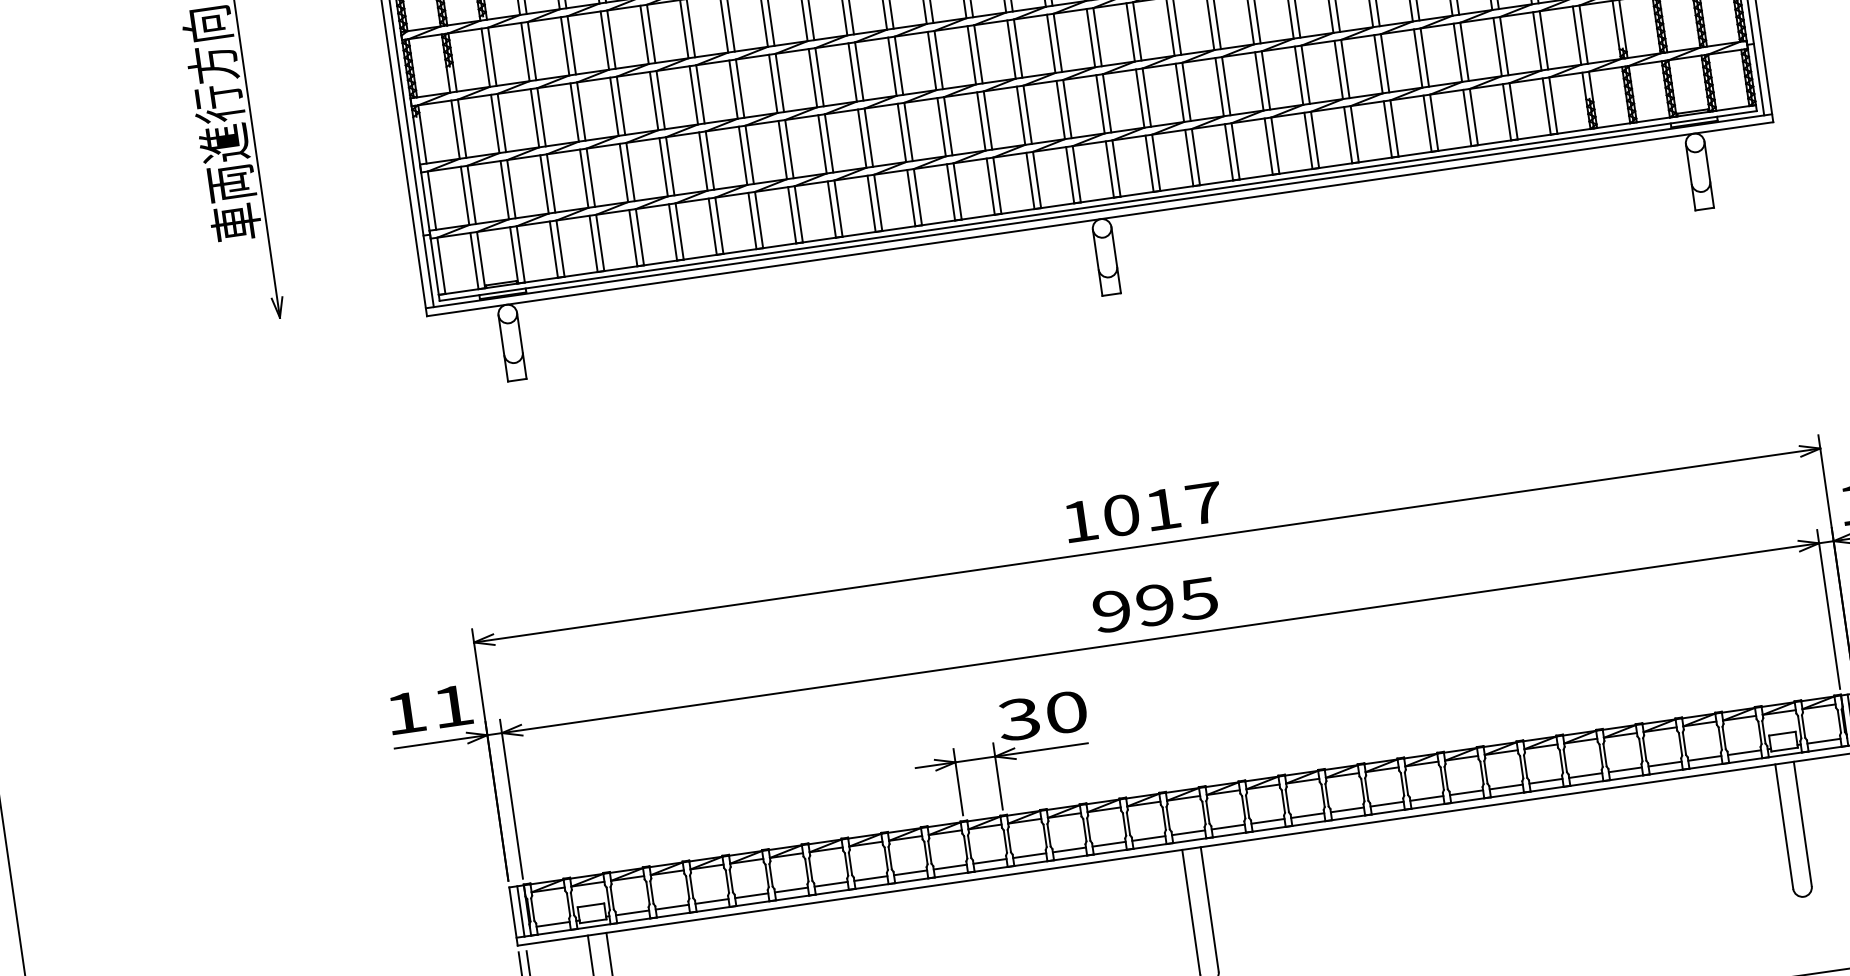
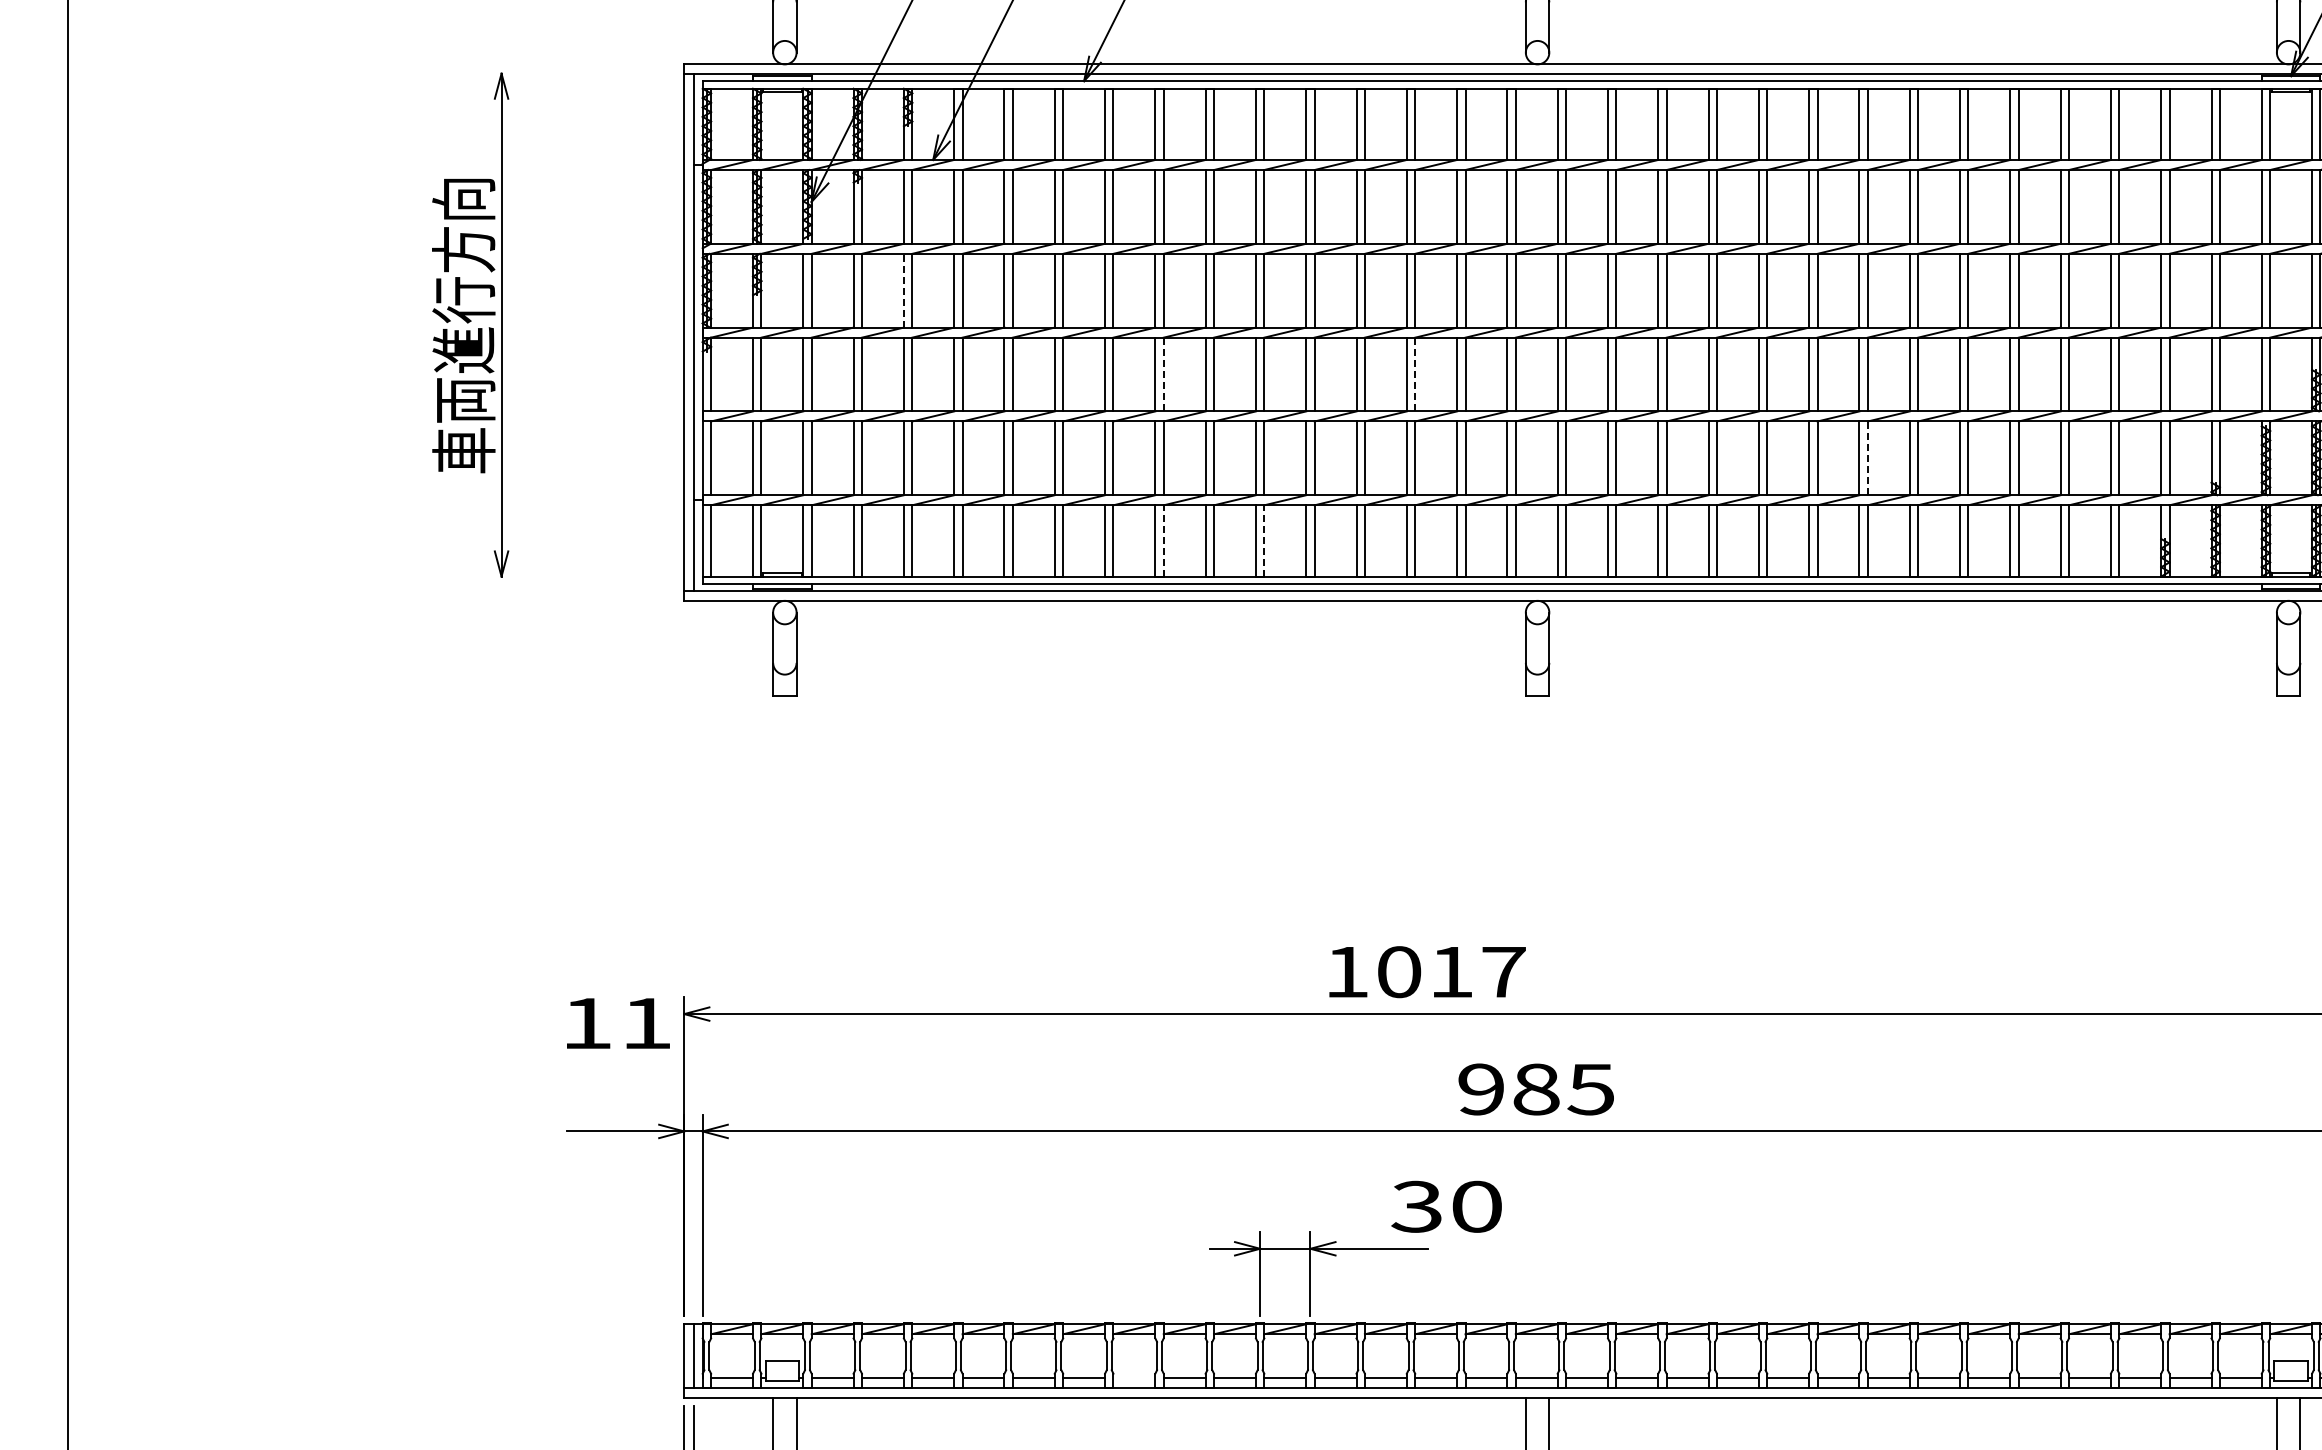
line: (564, 46) -> (903, 290), solid -> dashed
line: (978, 54) -> (1415, 374), solid -> dashed
line: (1345, 69) -> (1867, 458), solid -> dashed
line: (779, 82) -> (1163, 374), solid -> dashed
line: (878, 202) -> (1264, 540), solid -> dashed
line: (798, 214) -> (1163, 540), solid -> dashed
text: (1143, 512) -> (1427, 972), moved
text: (1155, 605) -> (1536, 1089), 995 -> 985
text: (430, 709) -> (618, 1023), moved
text: (1042, 715) -> (1446, 1206), moved
line: (870, 878) -> (1134, 1377), removed

